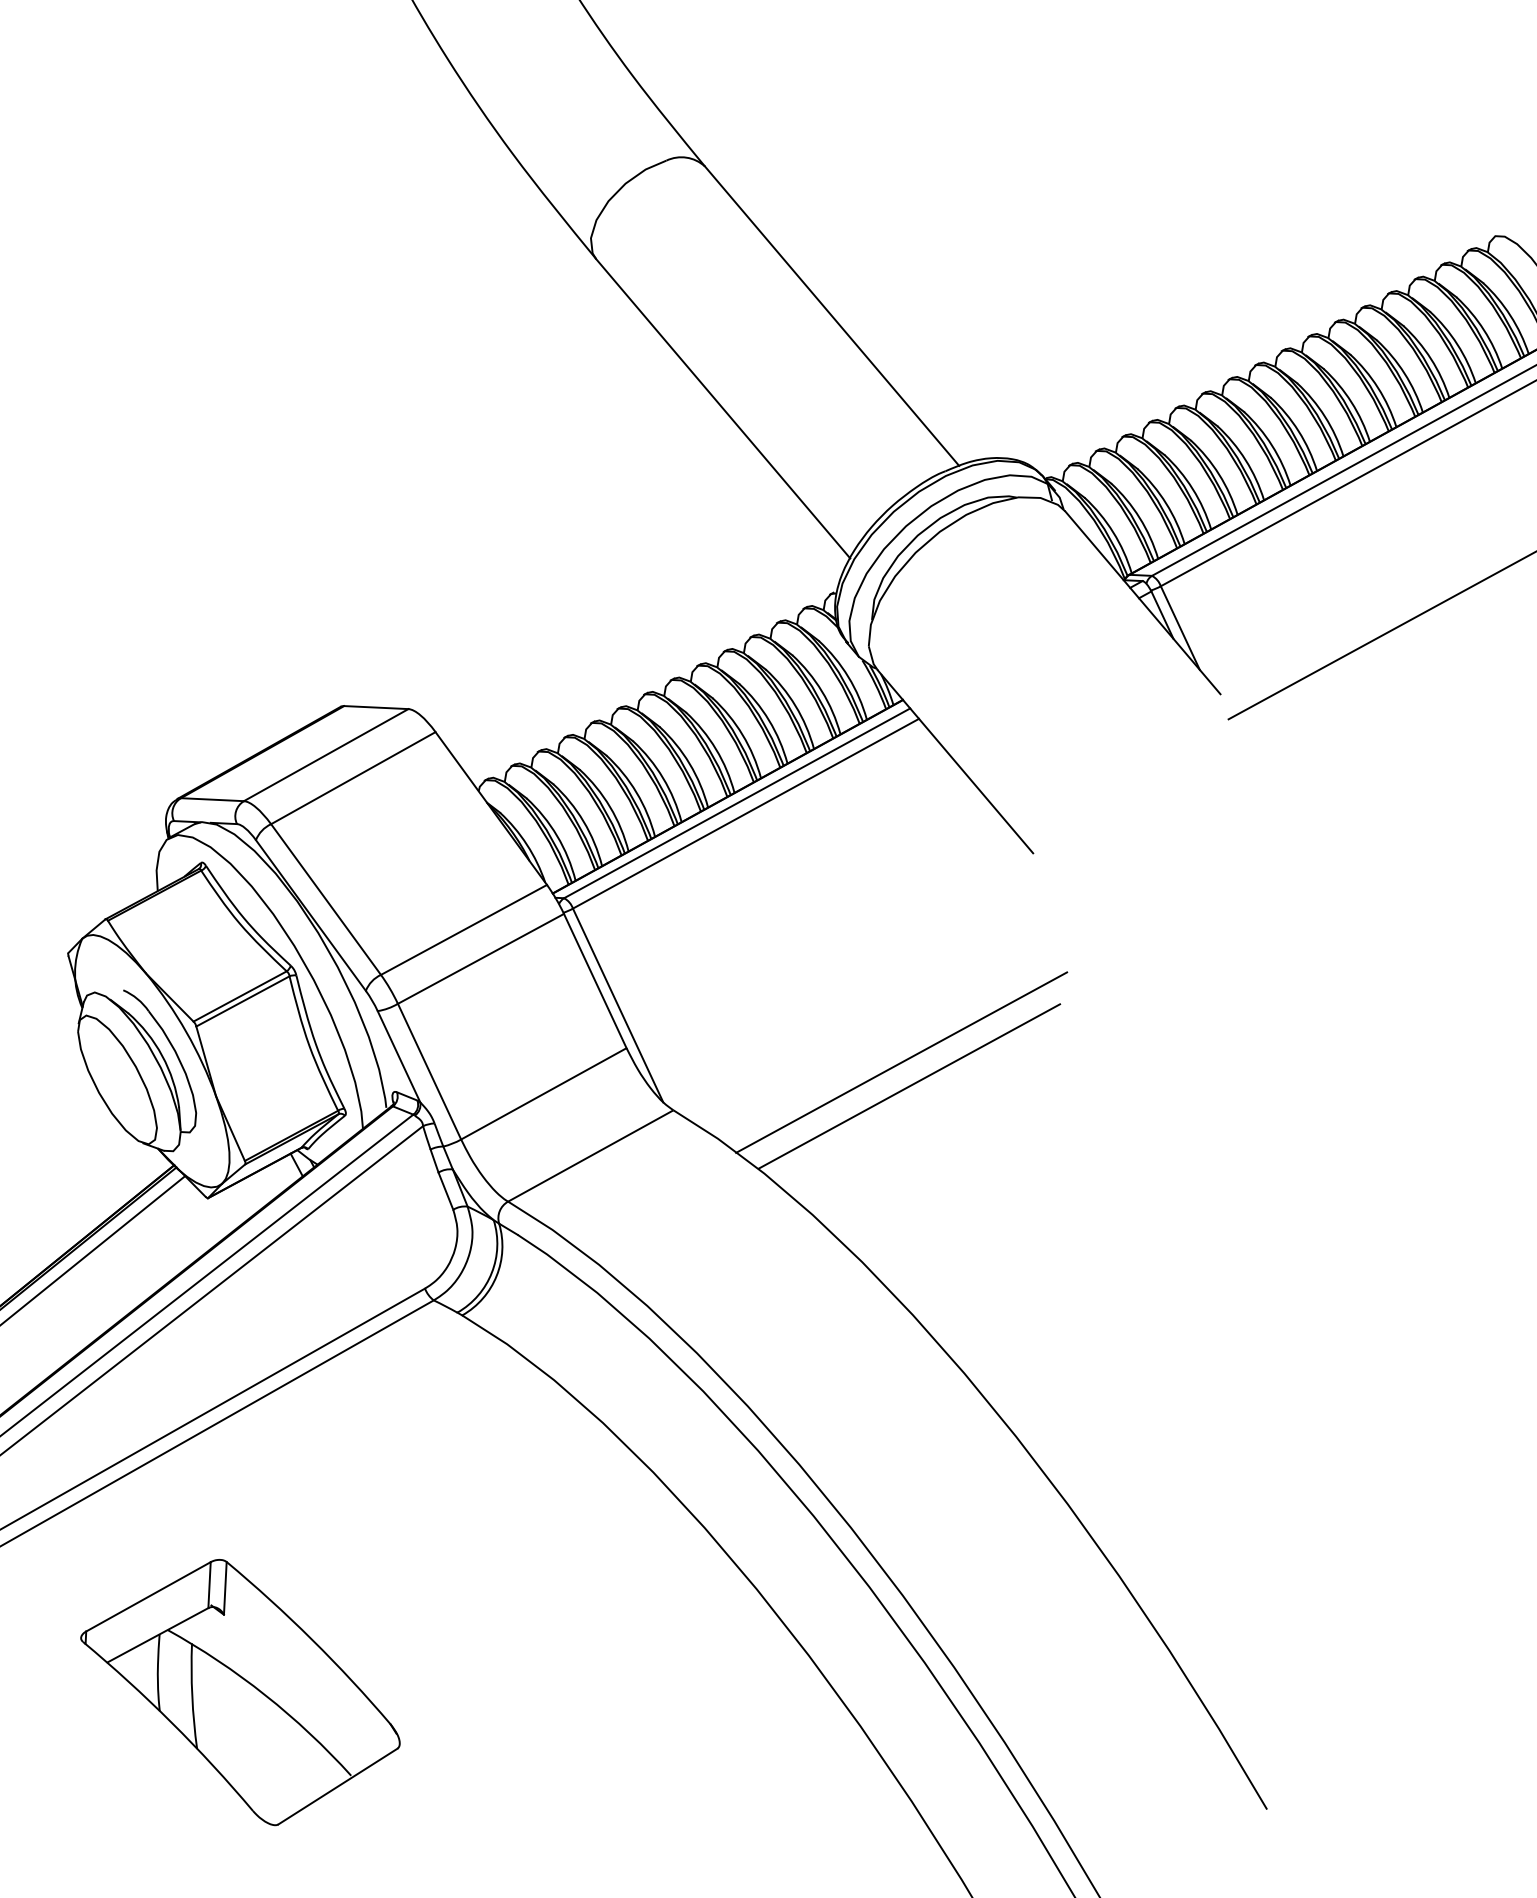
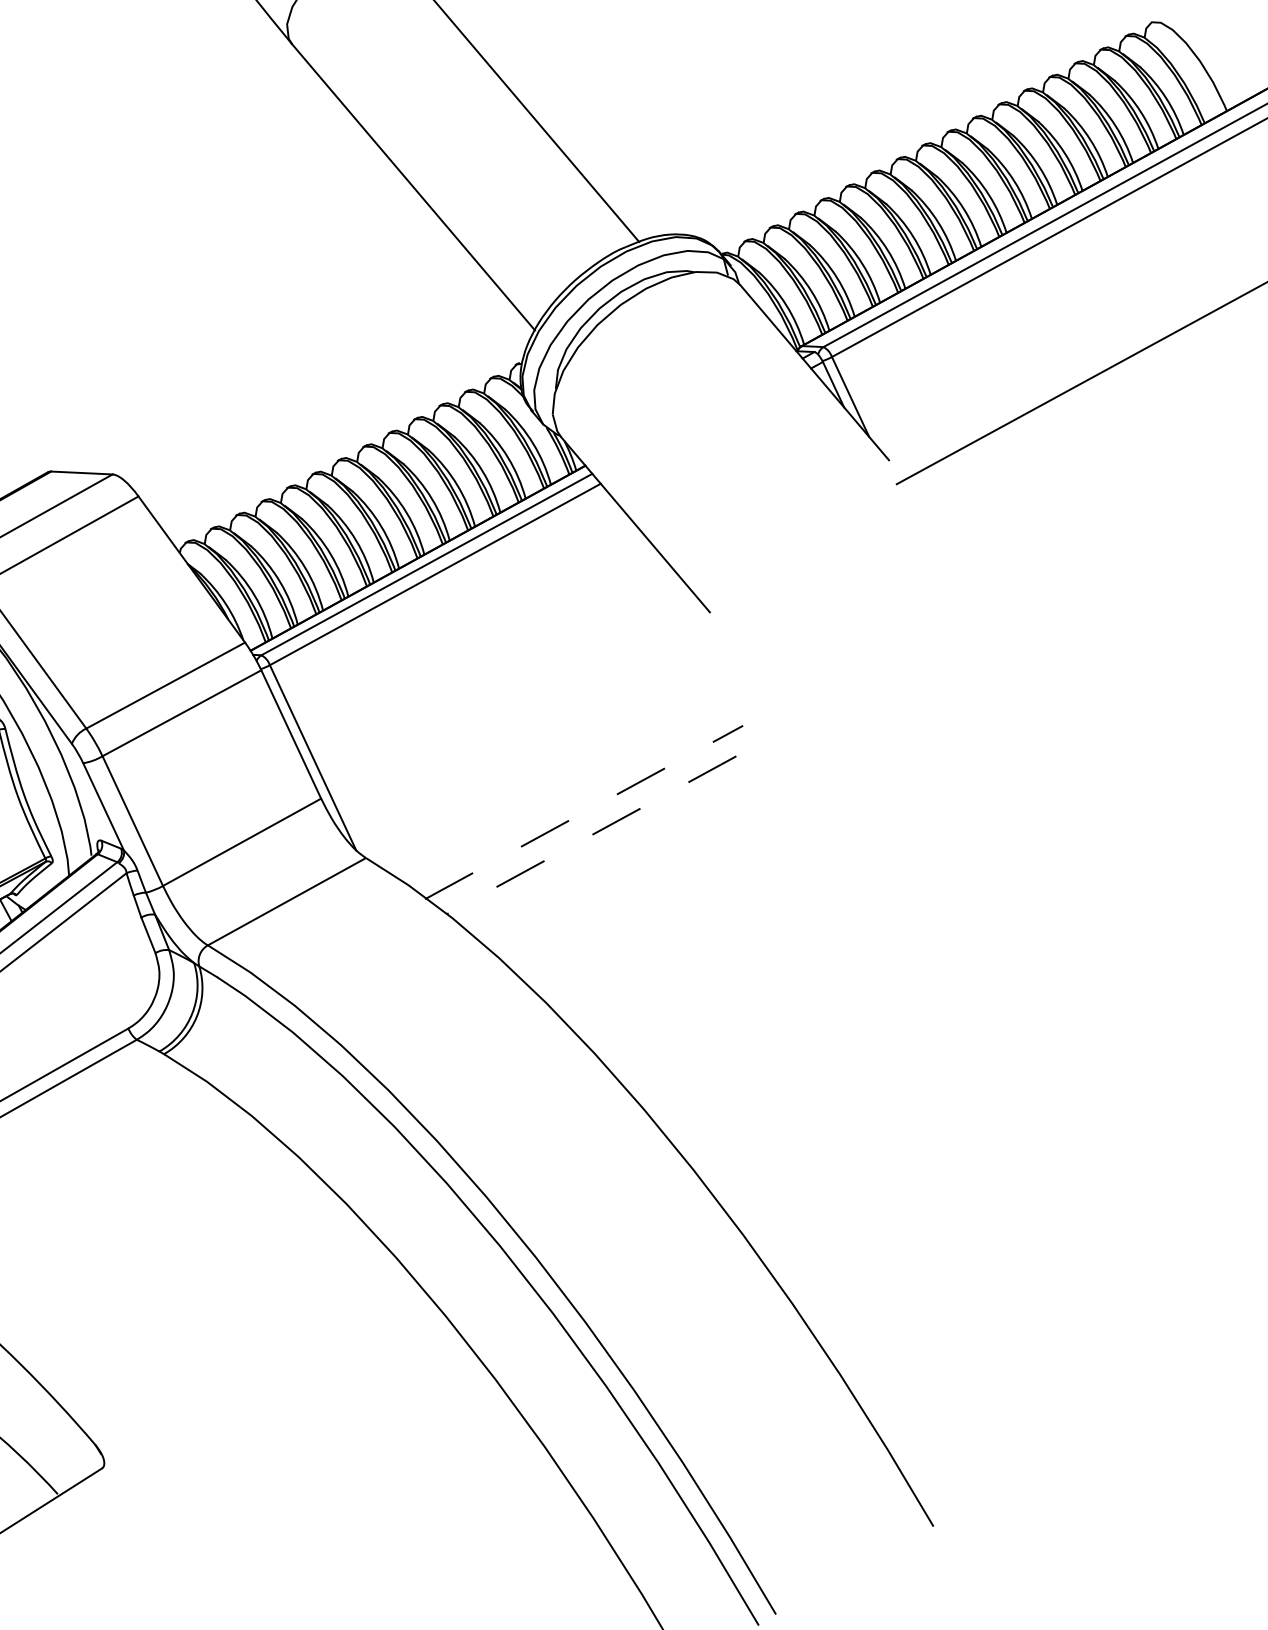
line: (901, 1062) -> (584, 812), solid -> dashed
line: (909, 1086) -> (591, 835), solid -> dashed

